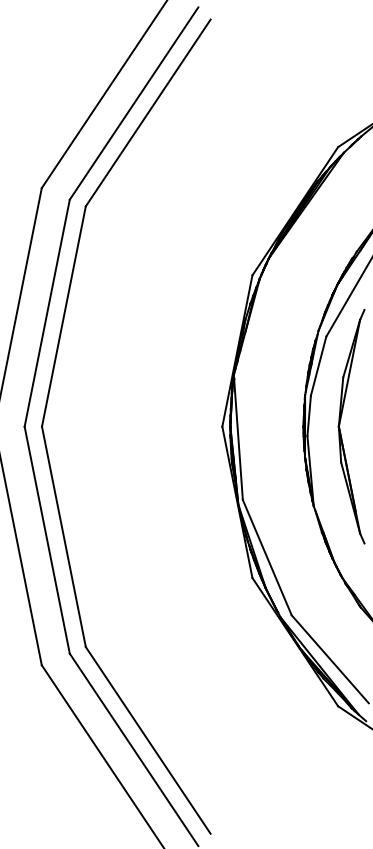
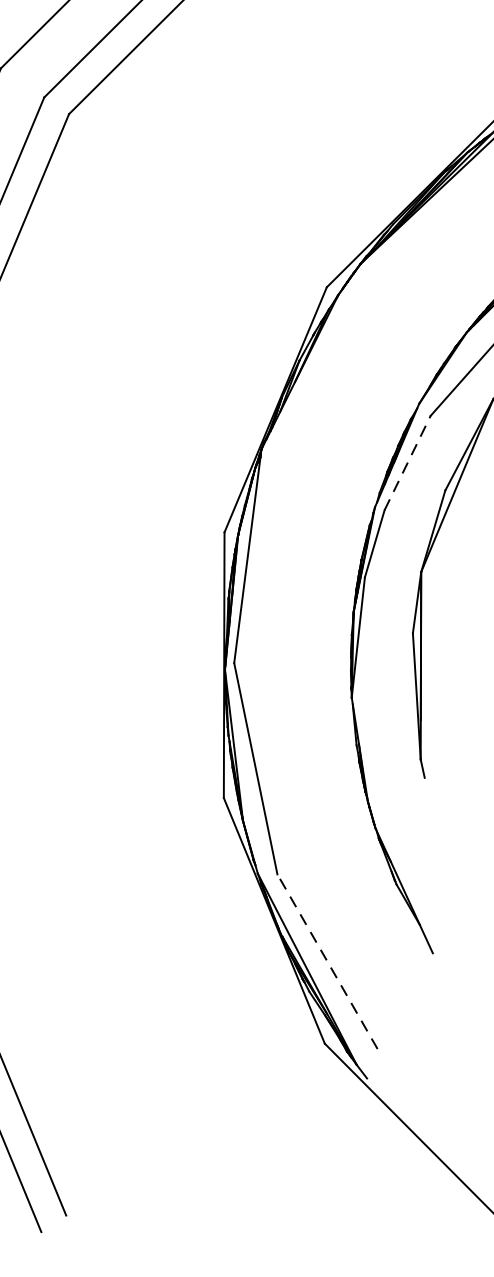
line: (318, 365) -> (407, 461), solid -> dashed
line: (329, 658) -> (326, 960), solid -> dashed

